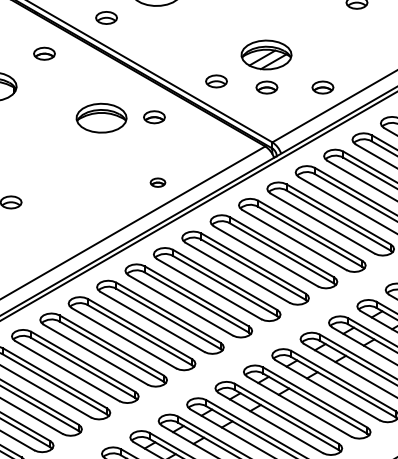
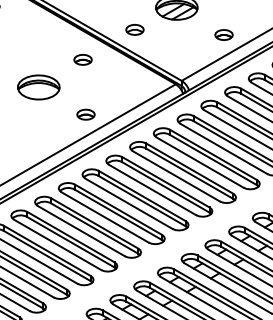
part: (266, 87) -> (176, 34), removed
part: (101, 117) -> (38, 86), moved
part: (157, 182) -> (85, 114), size x1.43

